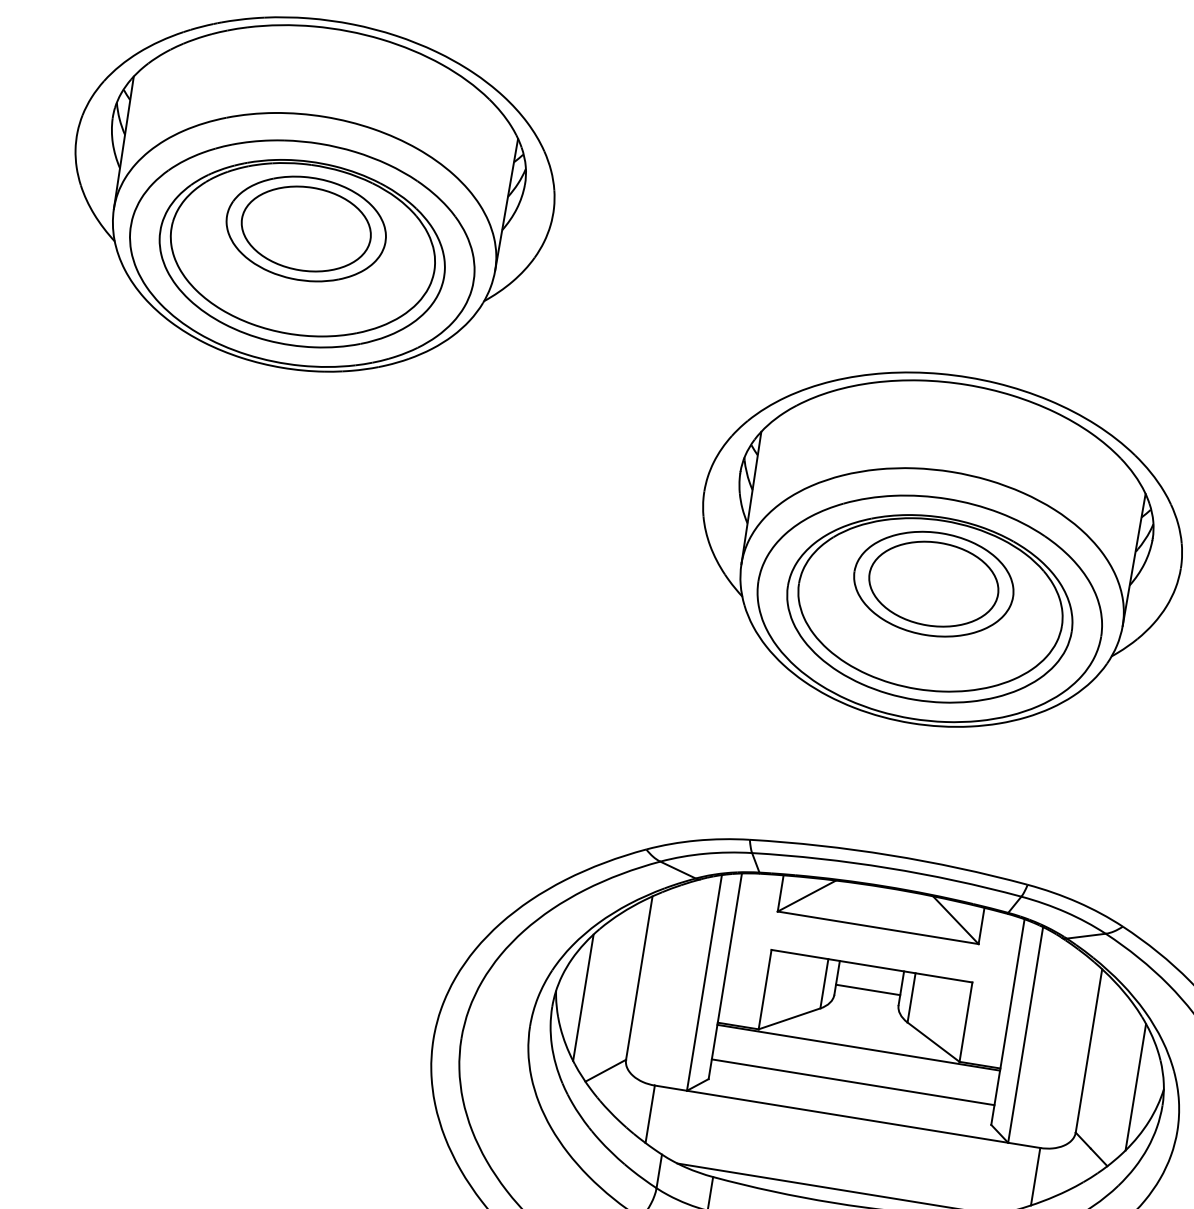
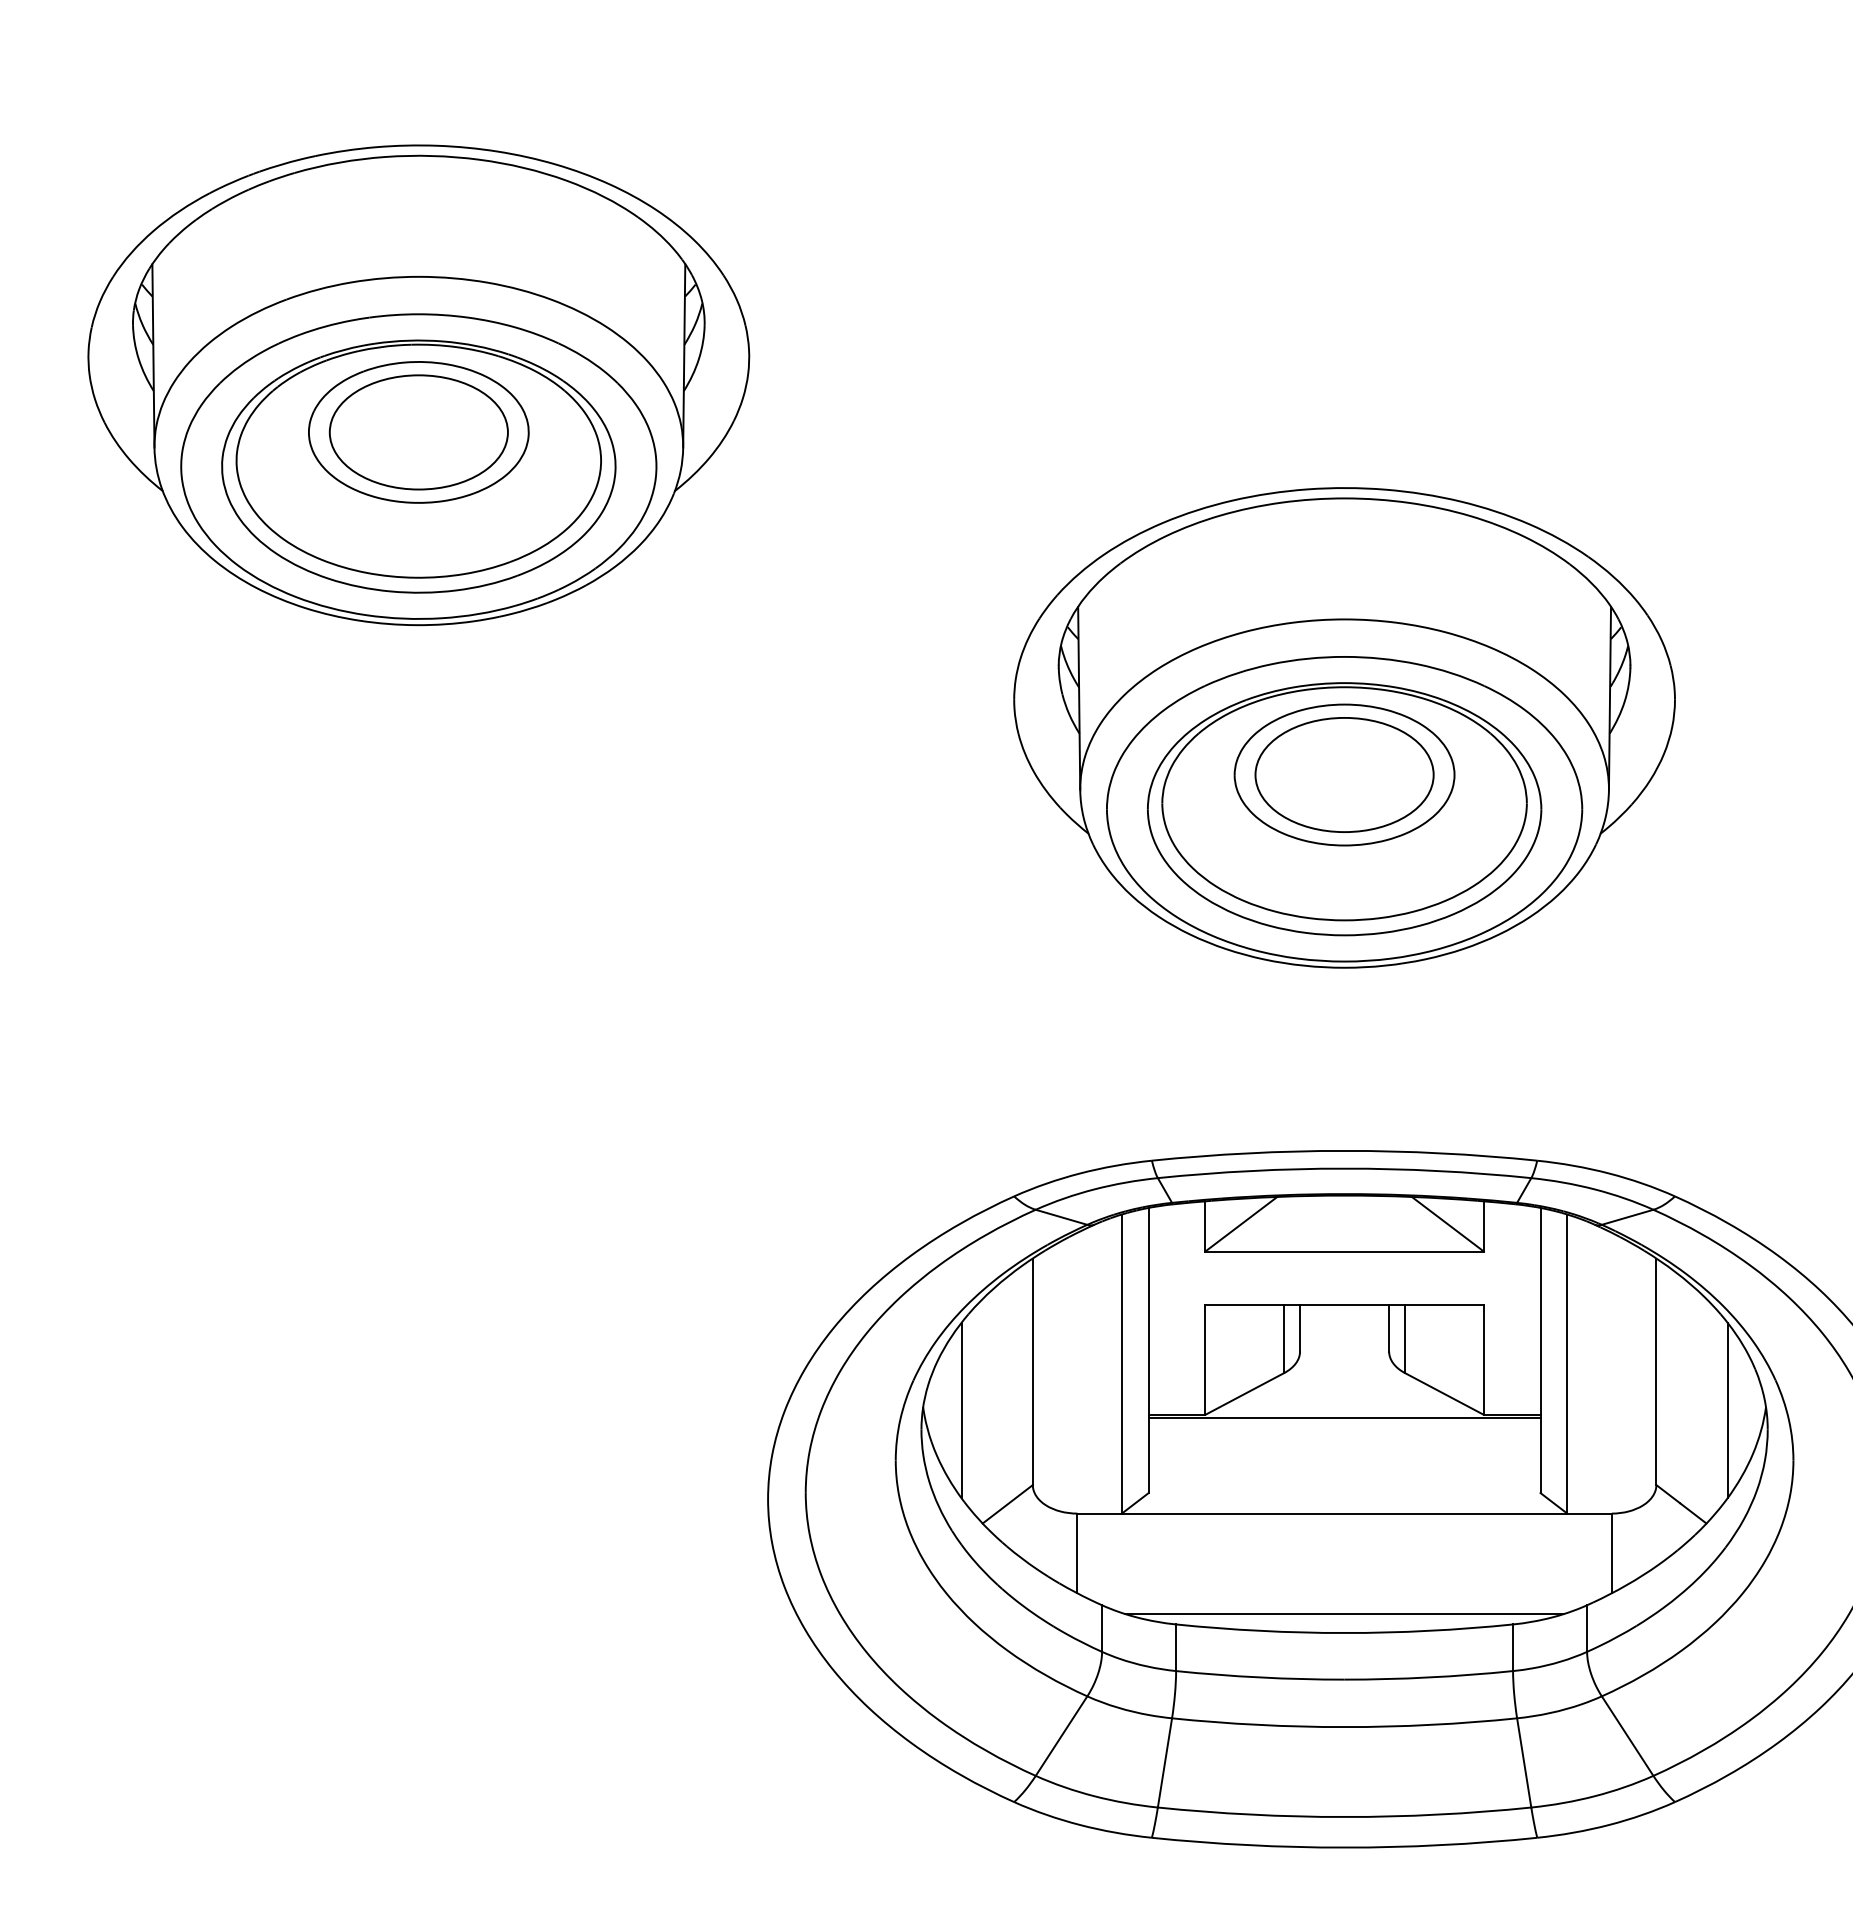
line: (868, 989) -> (1344, 1337), removed
line: (853, 1082) -> (1344, 1465), removed

